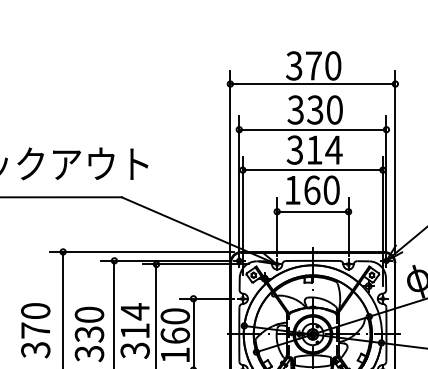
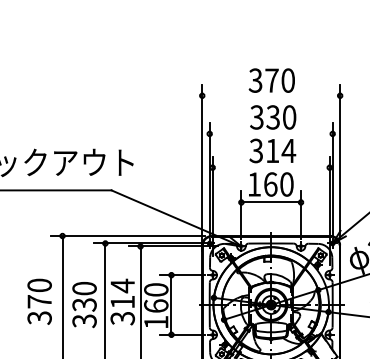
line: (313, 83) -> (271, 95), removed
line: (312, 129) -> (270, 133), removed
line: (312, 169) -> (270, 167), removed

